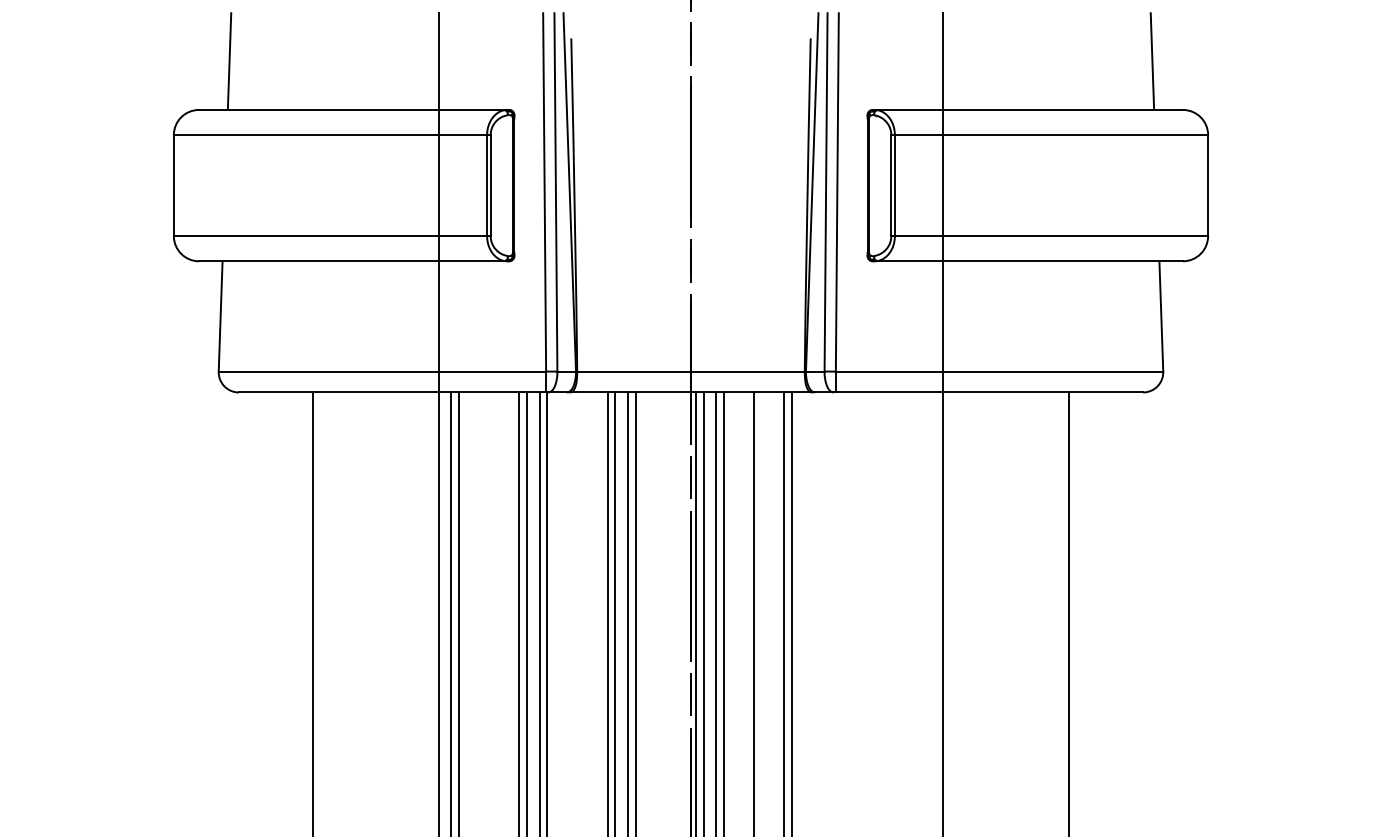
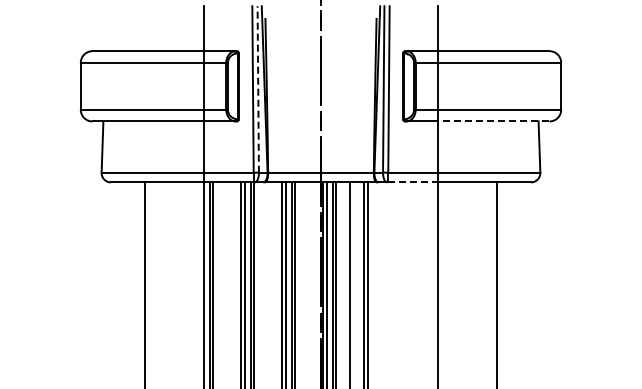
line: (229, 61) -> (106, 28), removed
line: (1152, 61) -> (535, 28), removed
line: (556, 190) -> (258, 88), solid -> dashed
line: (1062, 261) -> (493, 121), solid -> dashed
line: (890, 392) -> (413, 182), solid -> dashed

